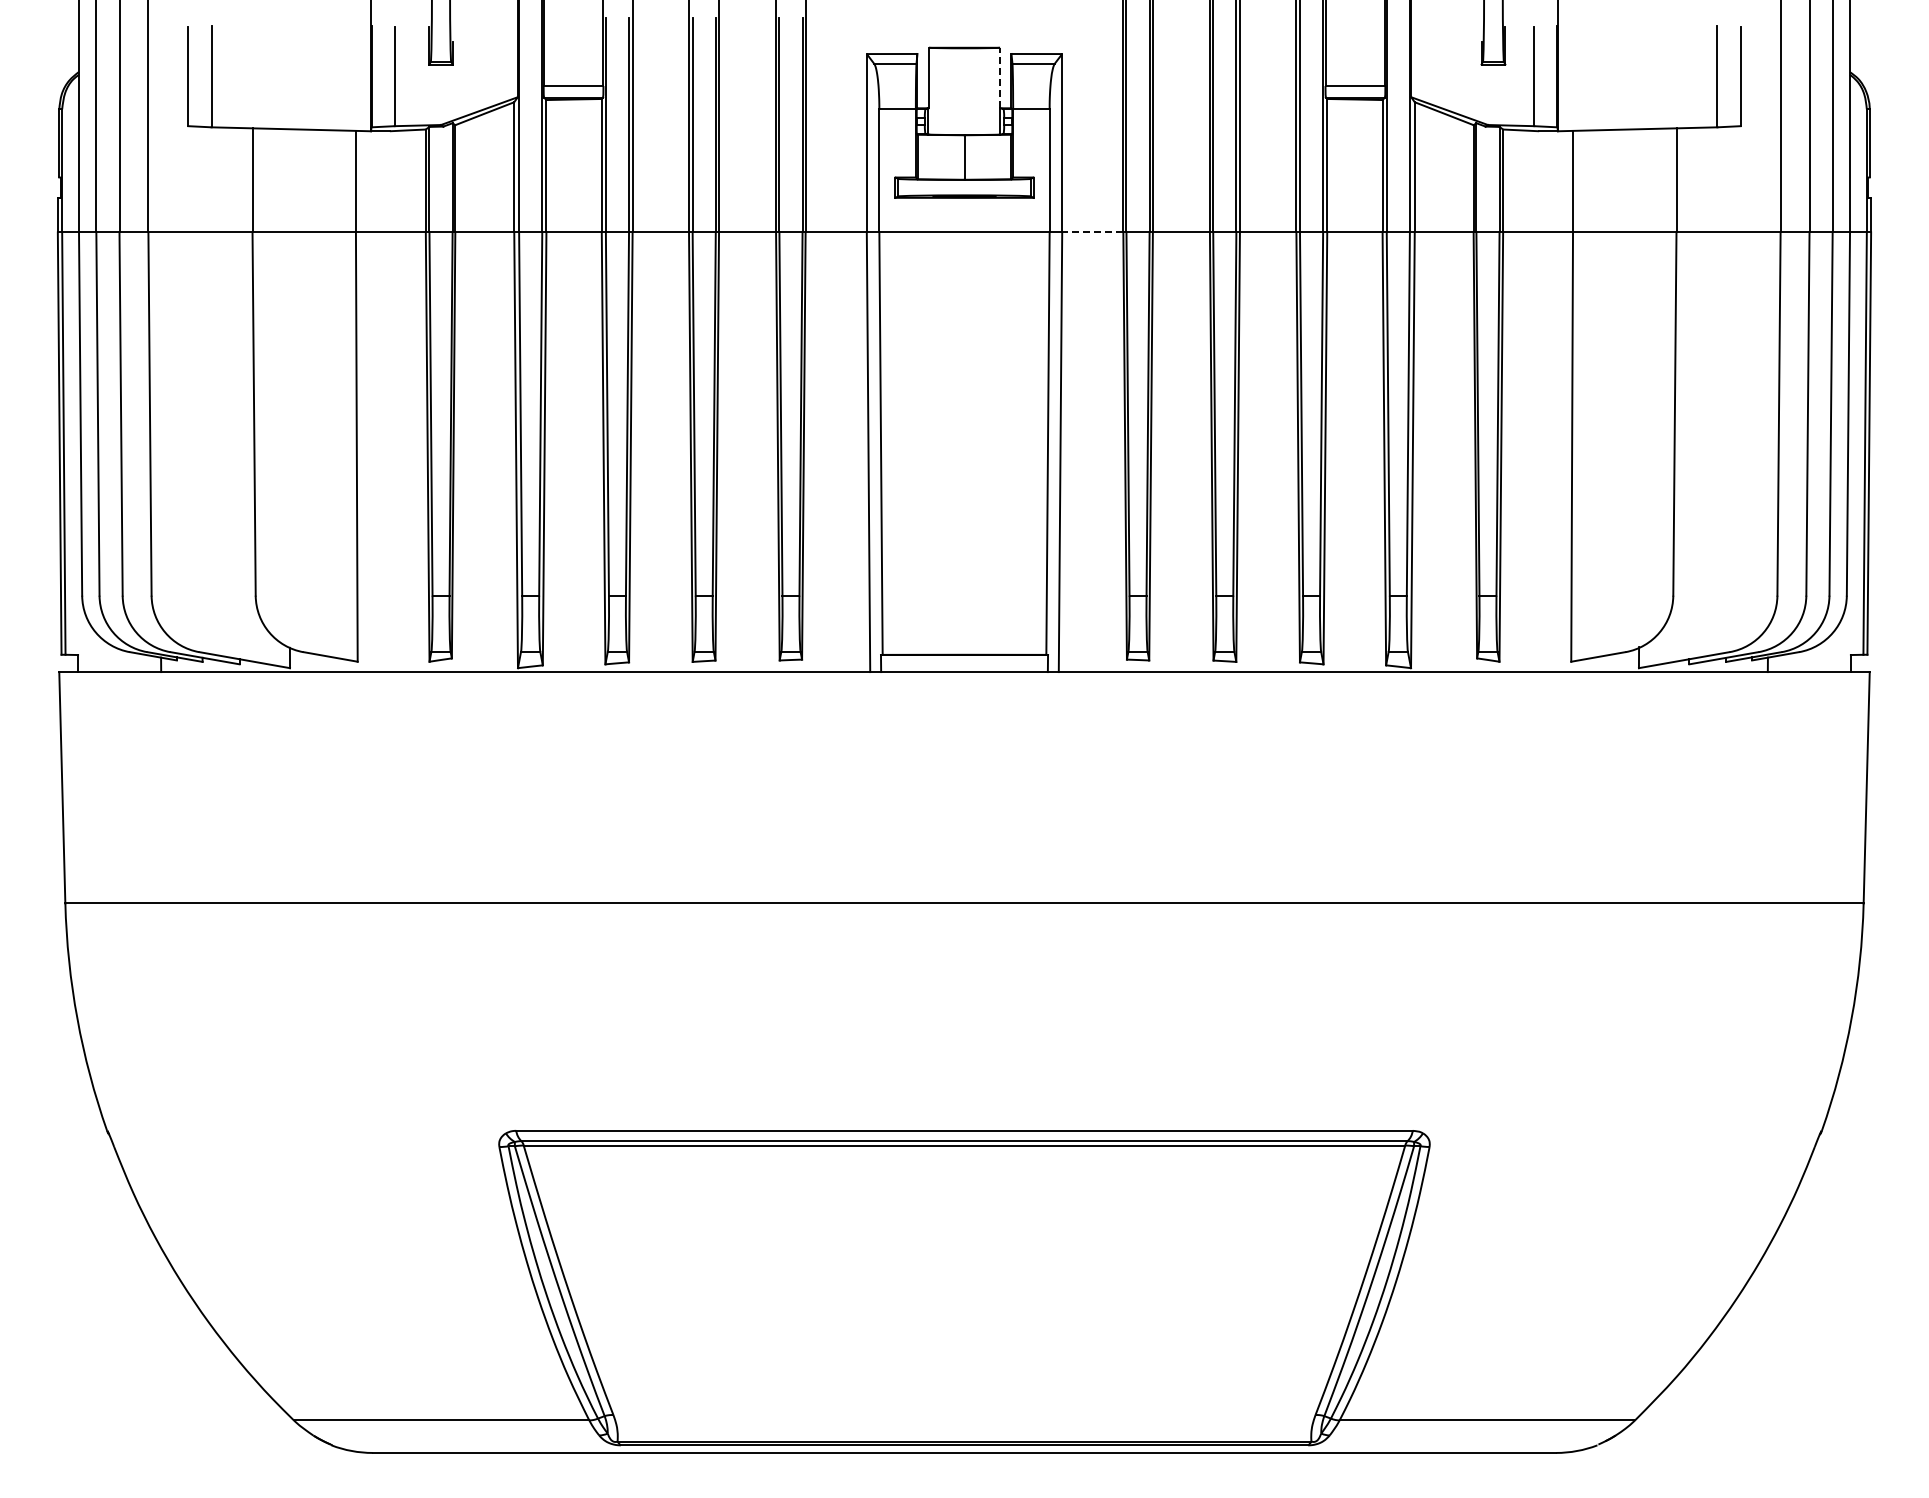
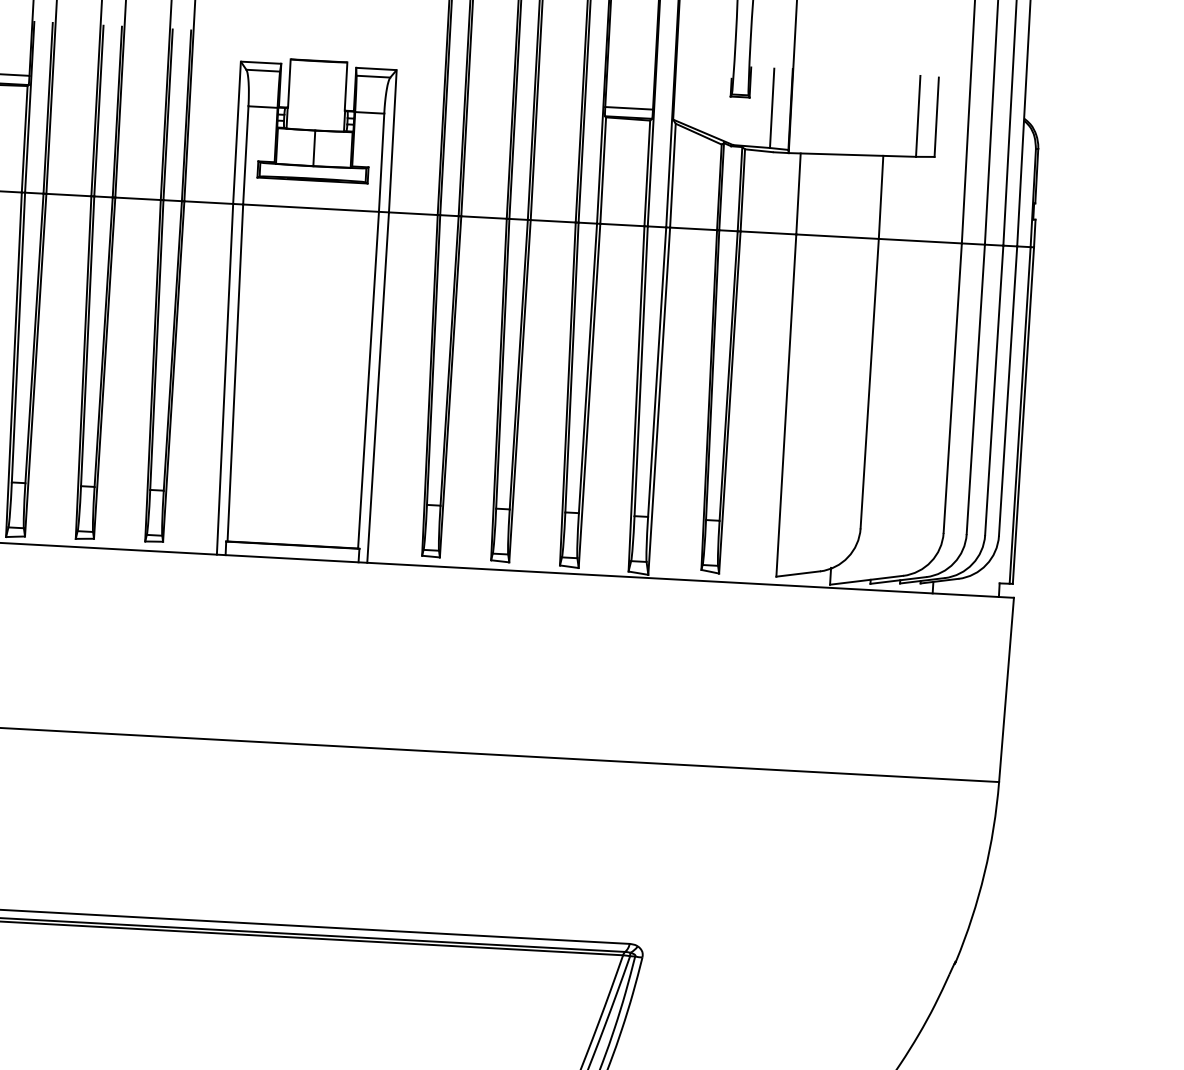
line: (1000, 77) -> (346, 86), dashed -> solid
line: (1092, 232) -> (413, 213), dashed -> solid

